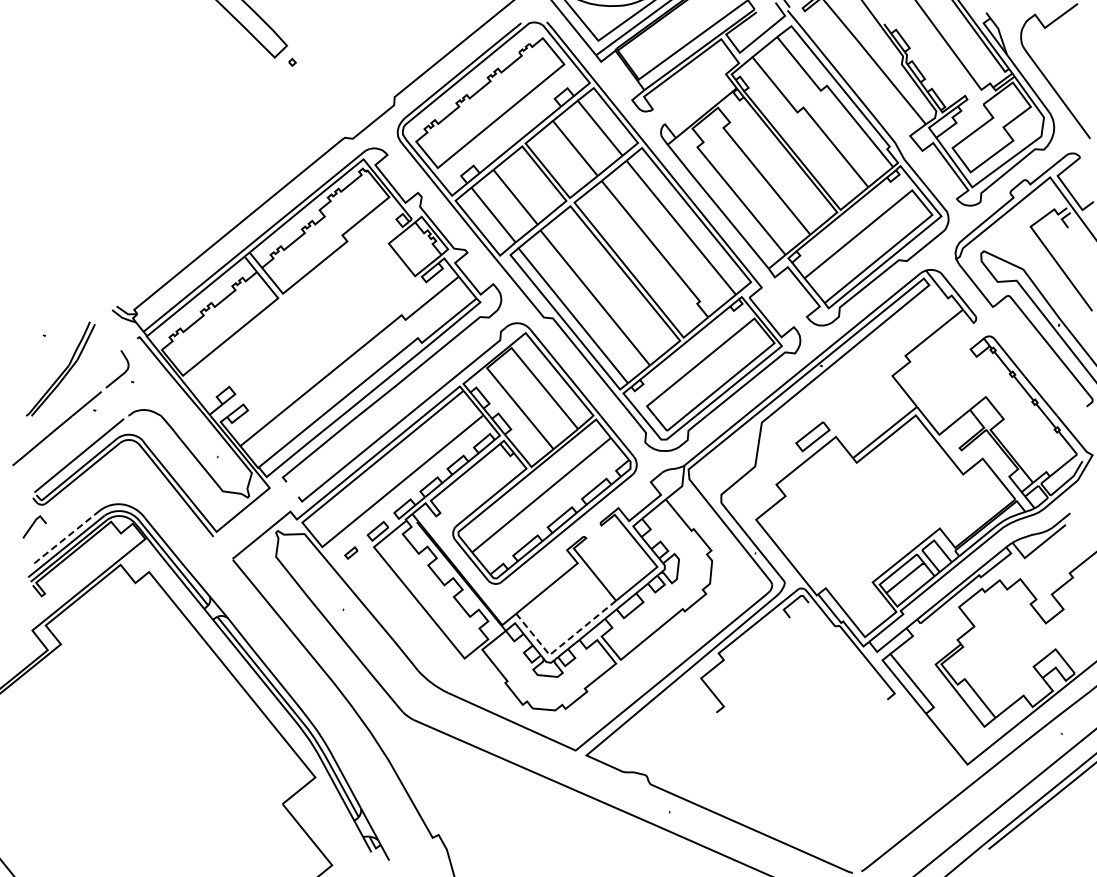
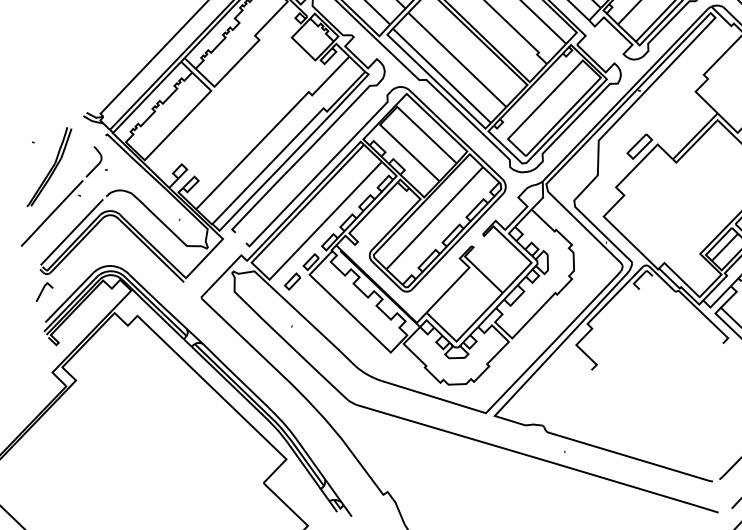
line: (65, 538) -> (69, 297), dashed -> solid
part: (351, 552) -> (292, 281), size x1.67
line: (561, 645) -> (464, 333), dashed -> solid

